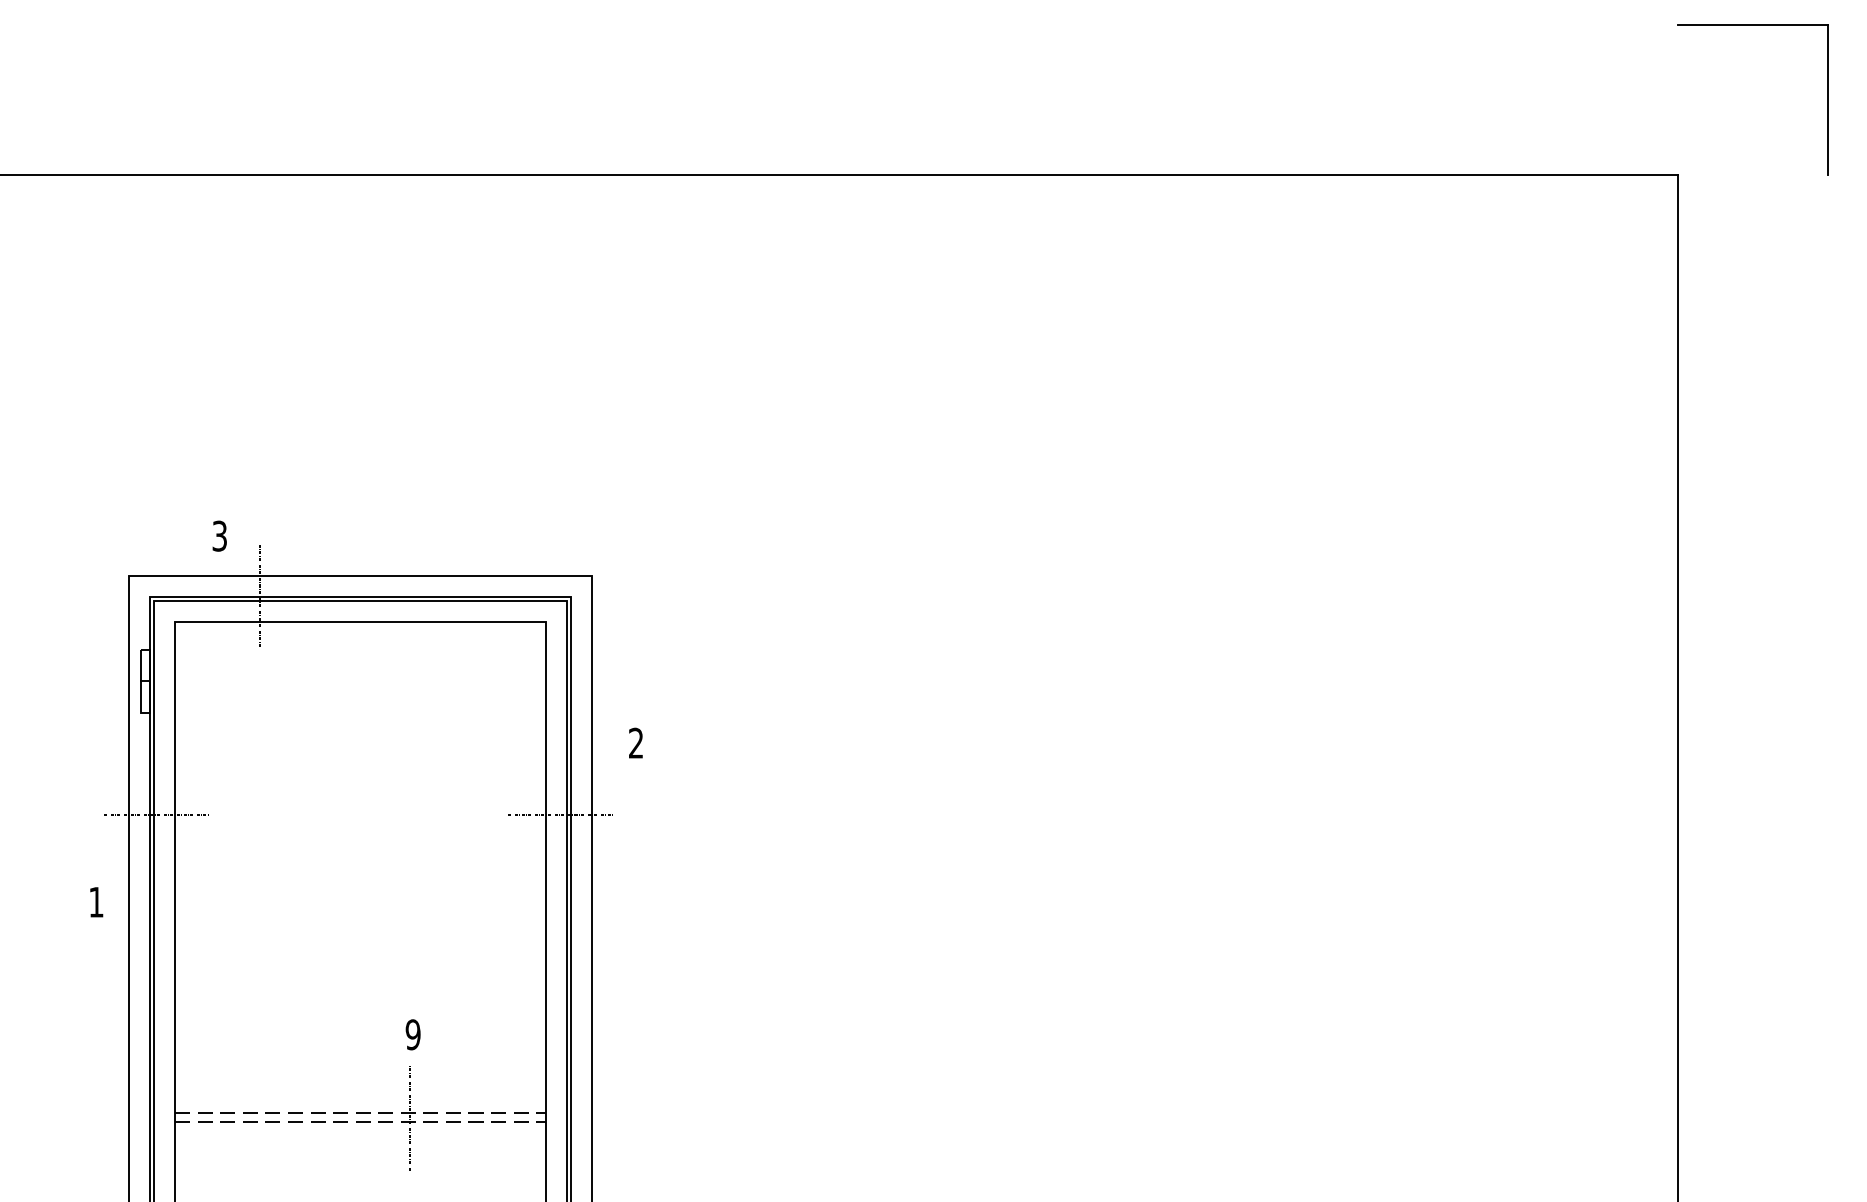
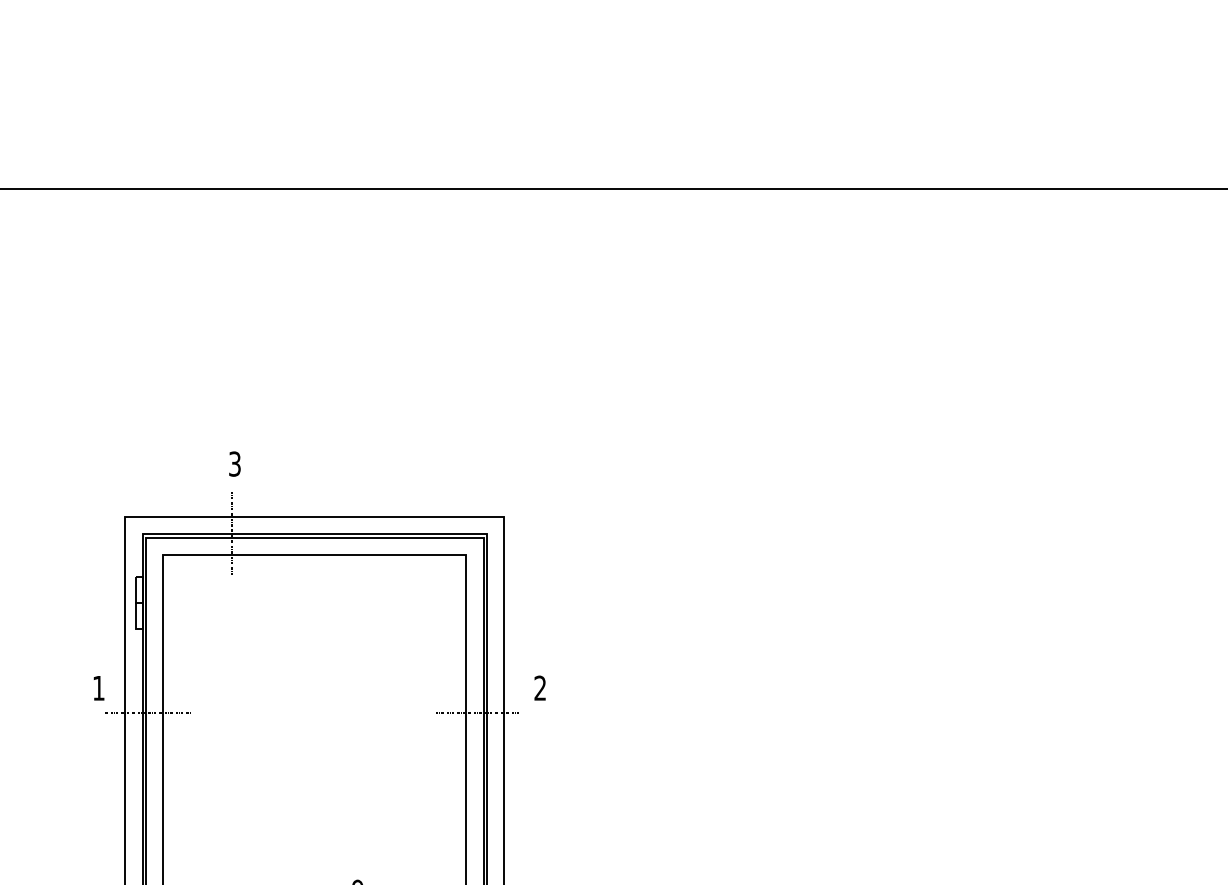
text: (219, 535) -> (234, 463), moved
text: (635, 742) -> (539, 687), moved
text: (96, 902) -> (98, 688), moved

